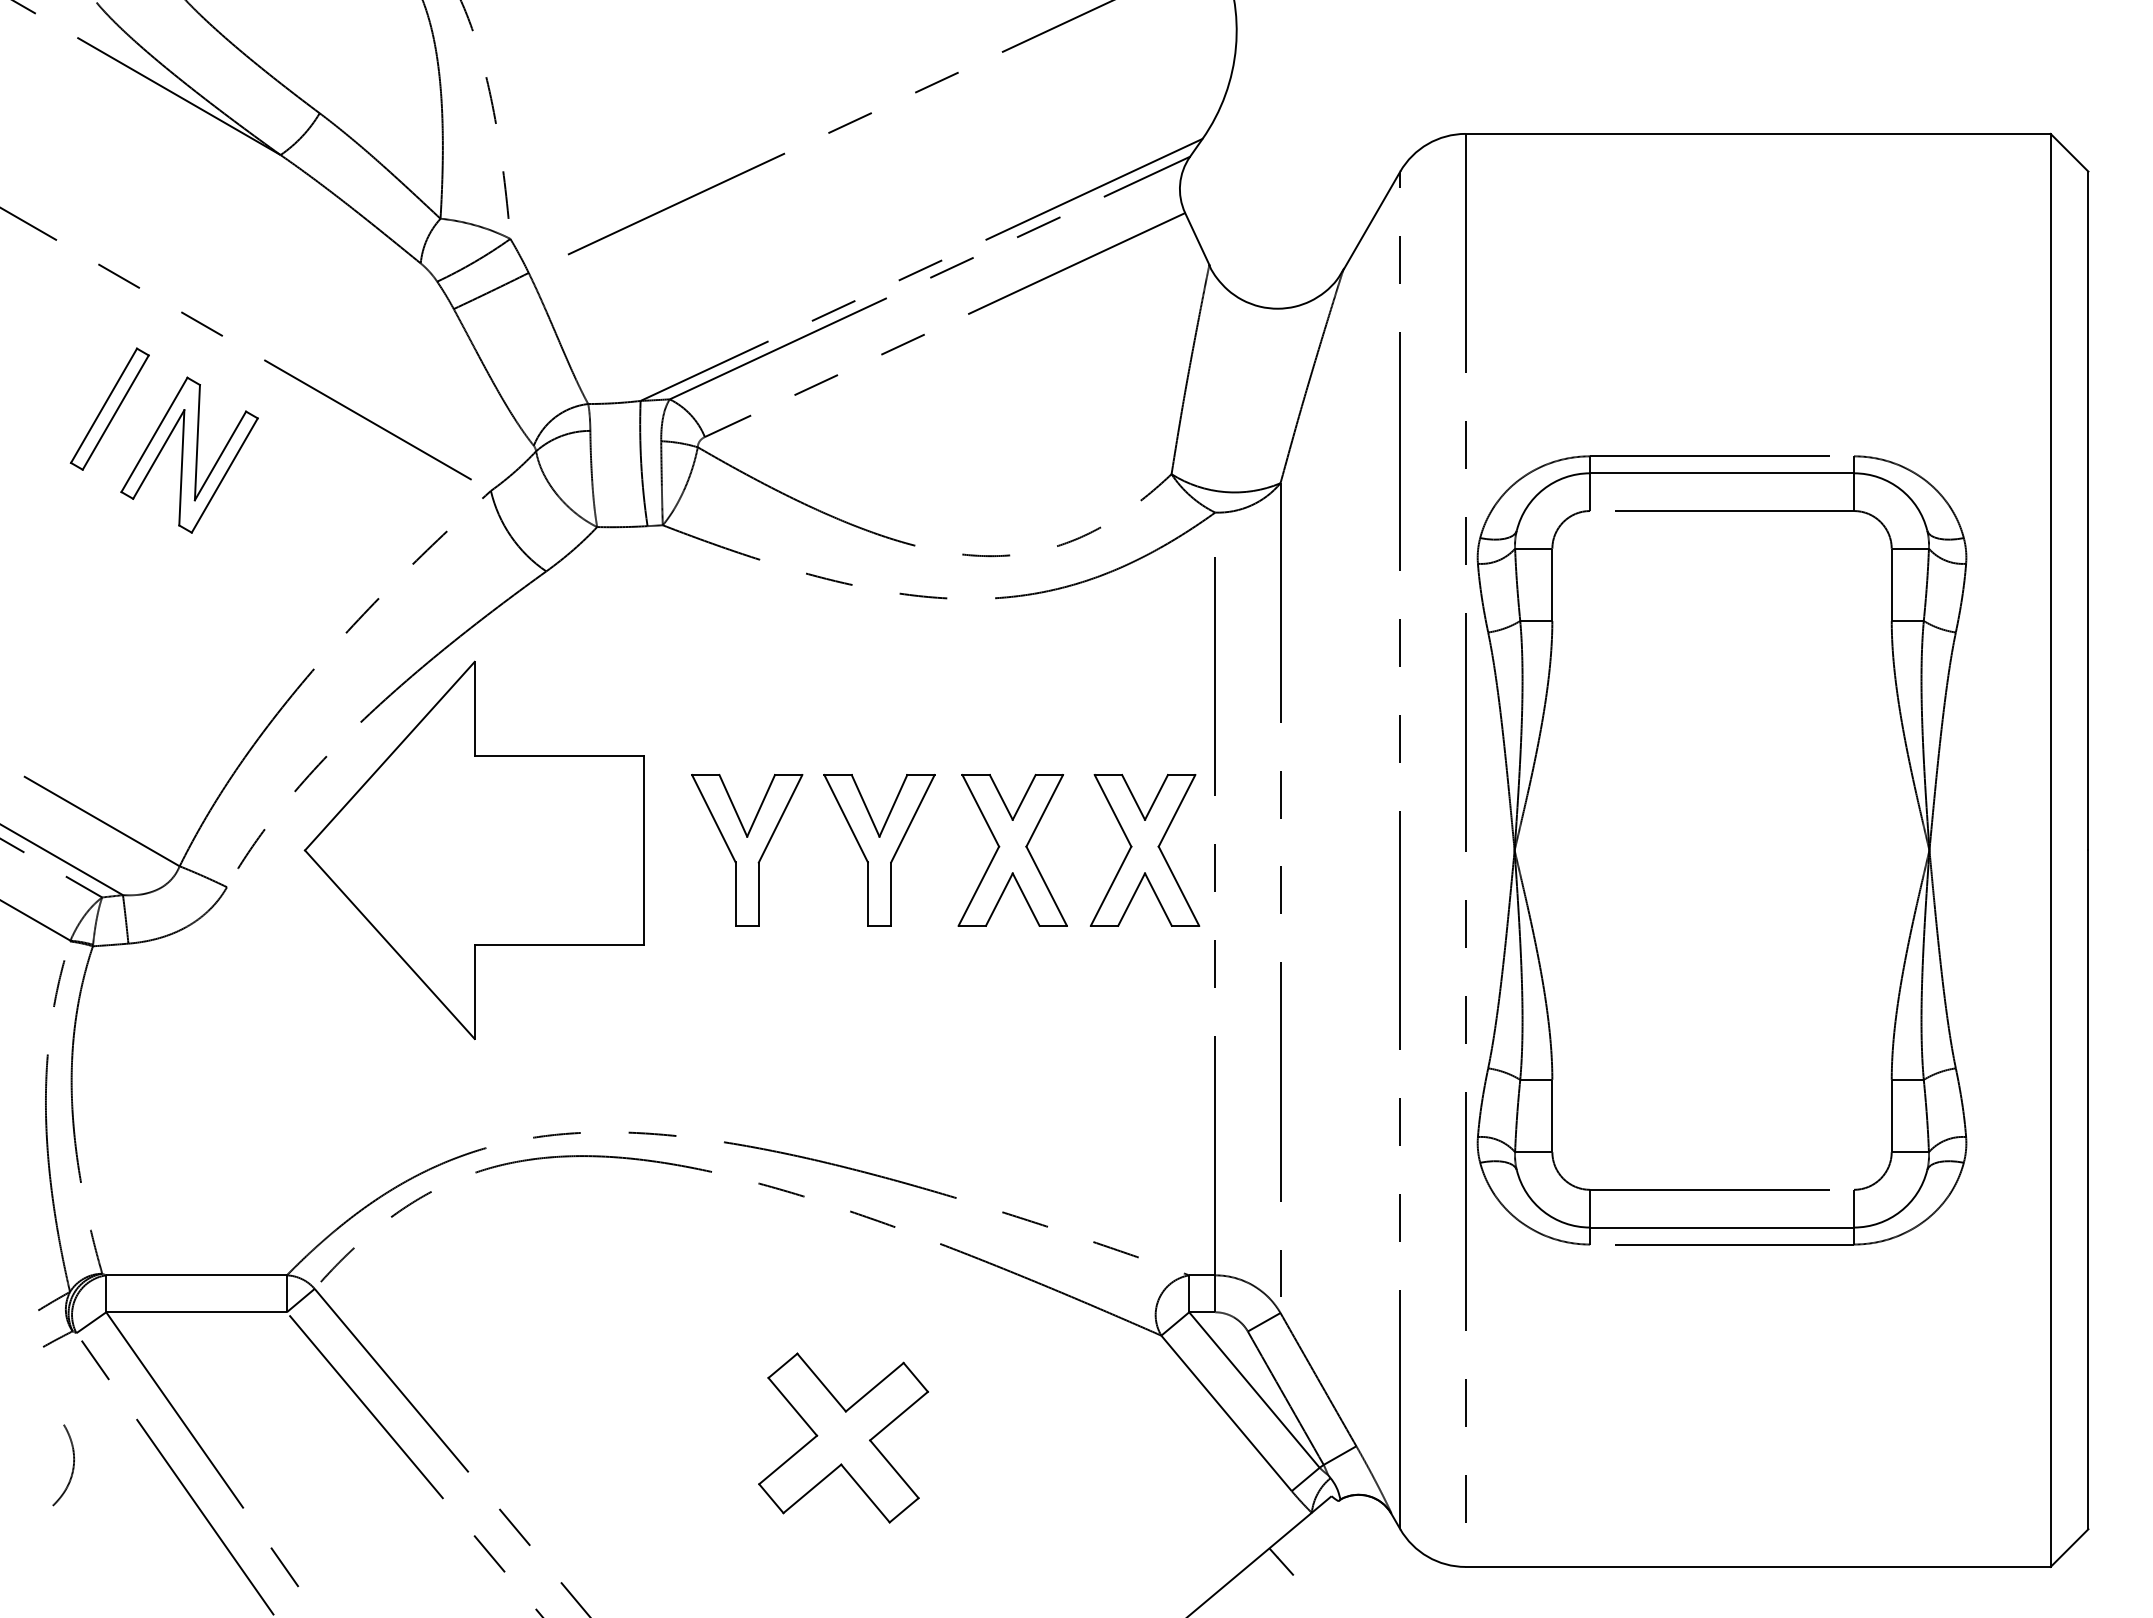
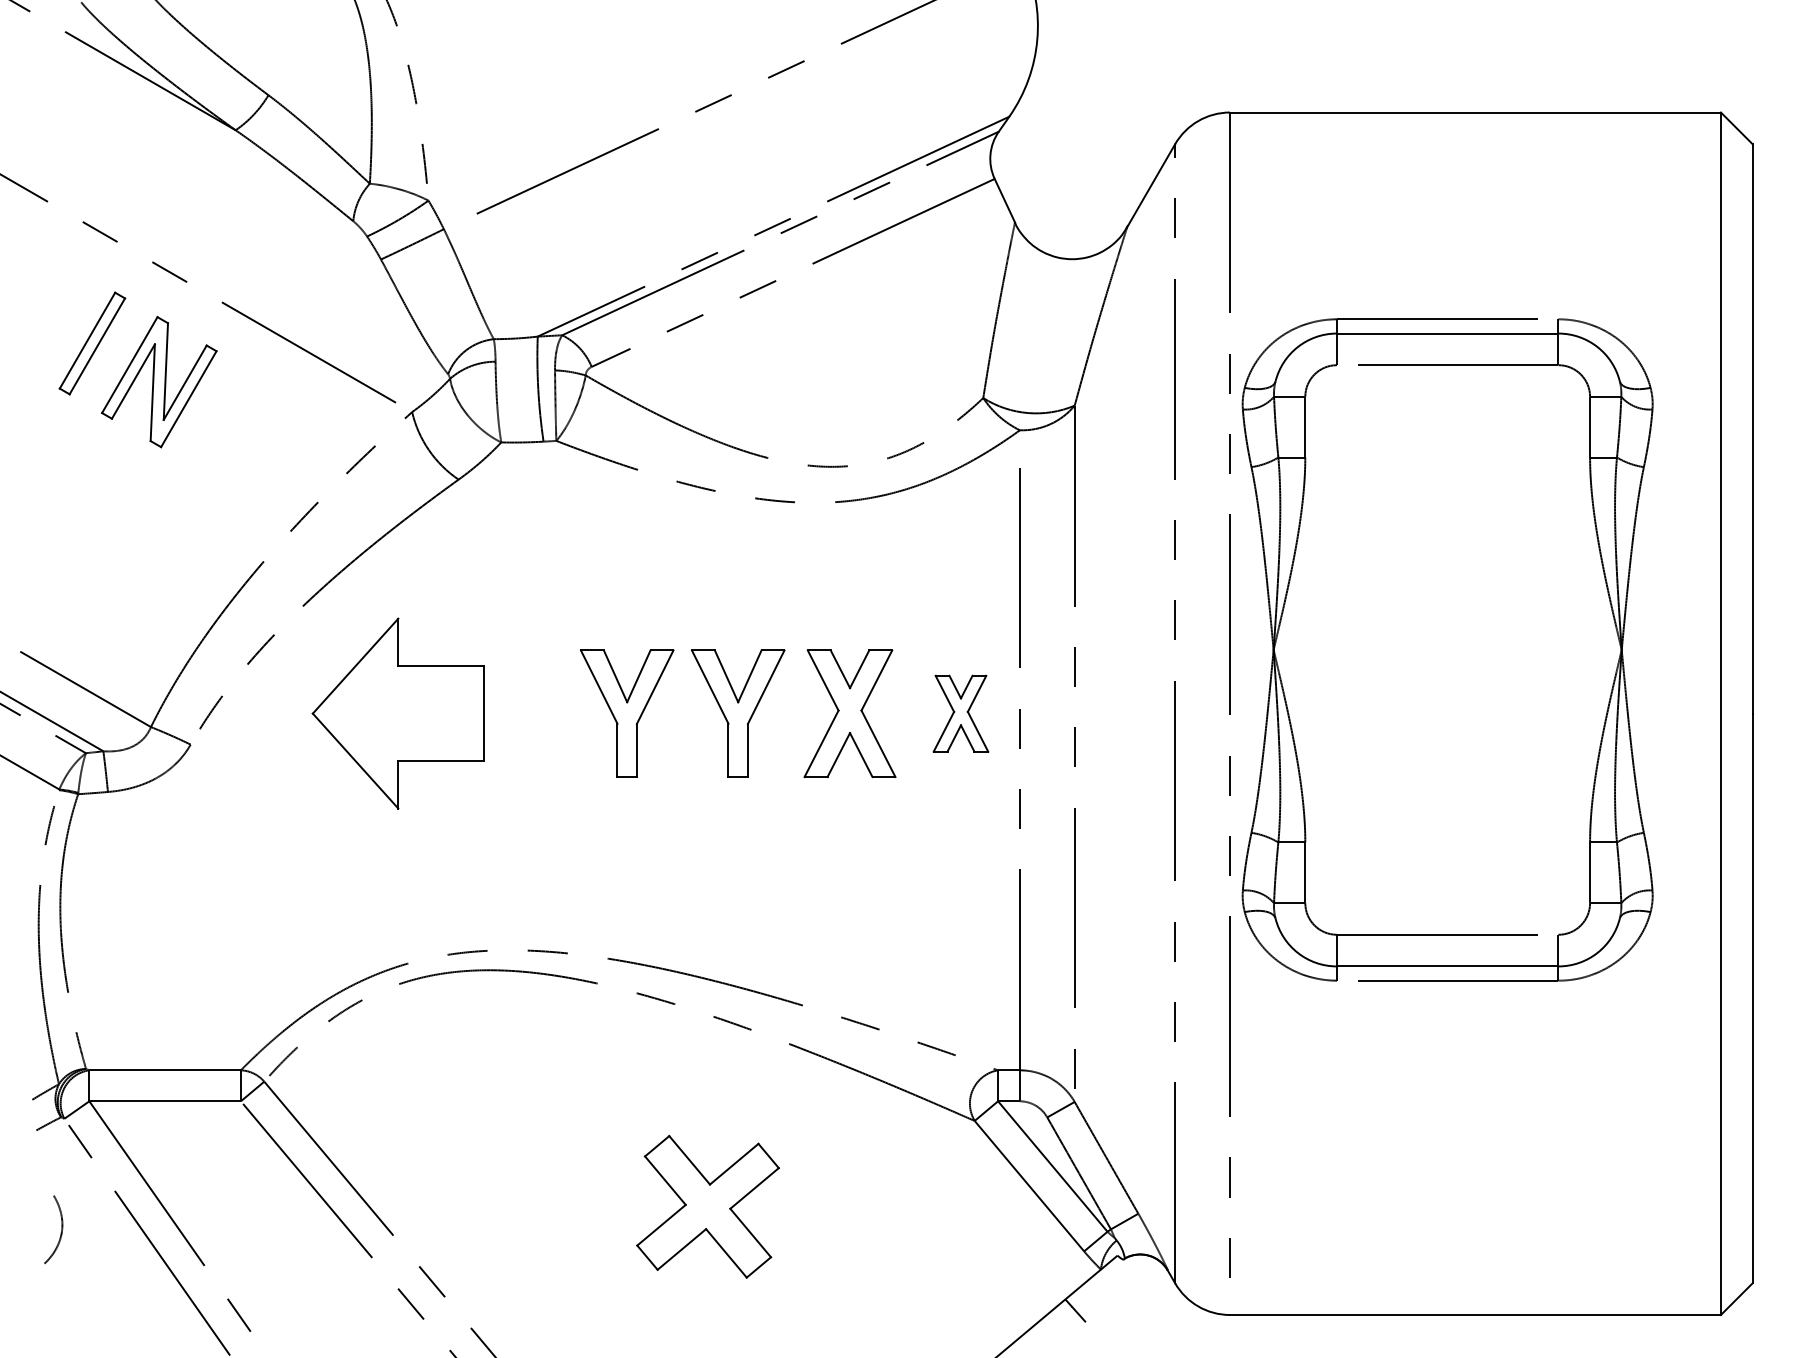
part: (473, 849) -> (397, 712), size x0.6
part: (1144, 850) -> (960, 713), size x0.6
part: (1721, 850) -> (1447, 650), moved

